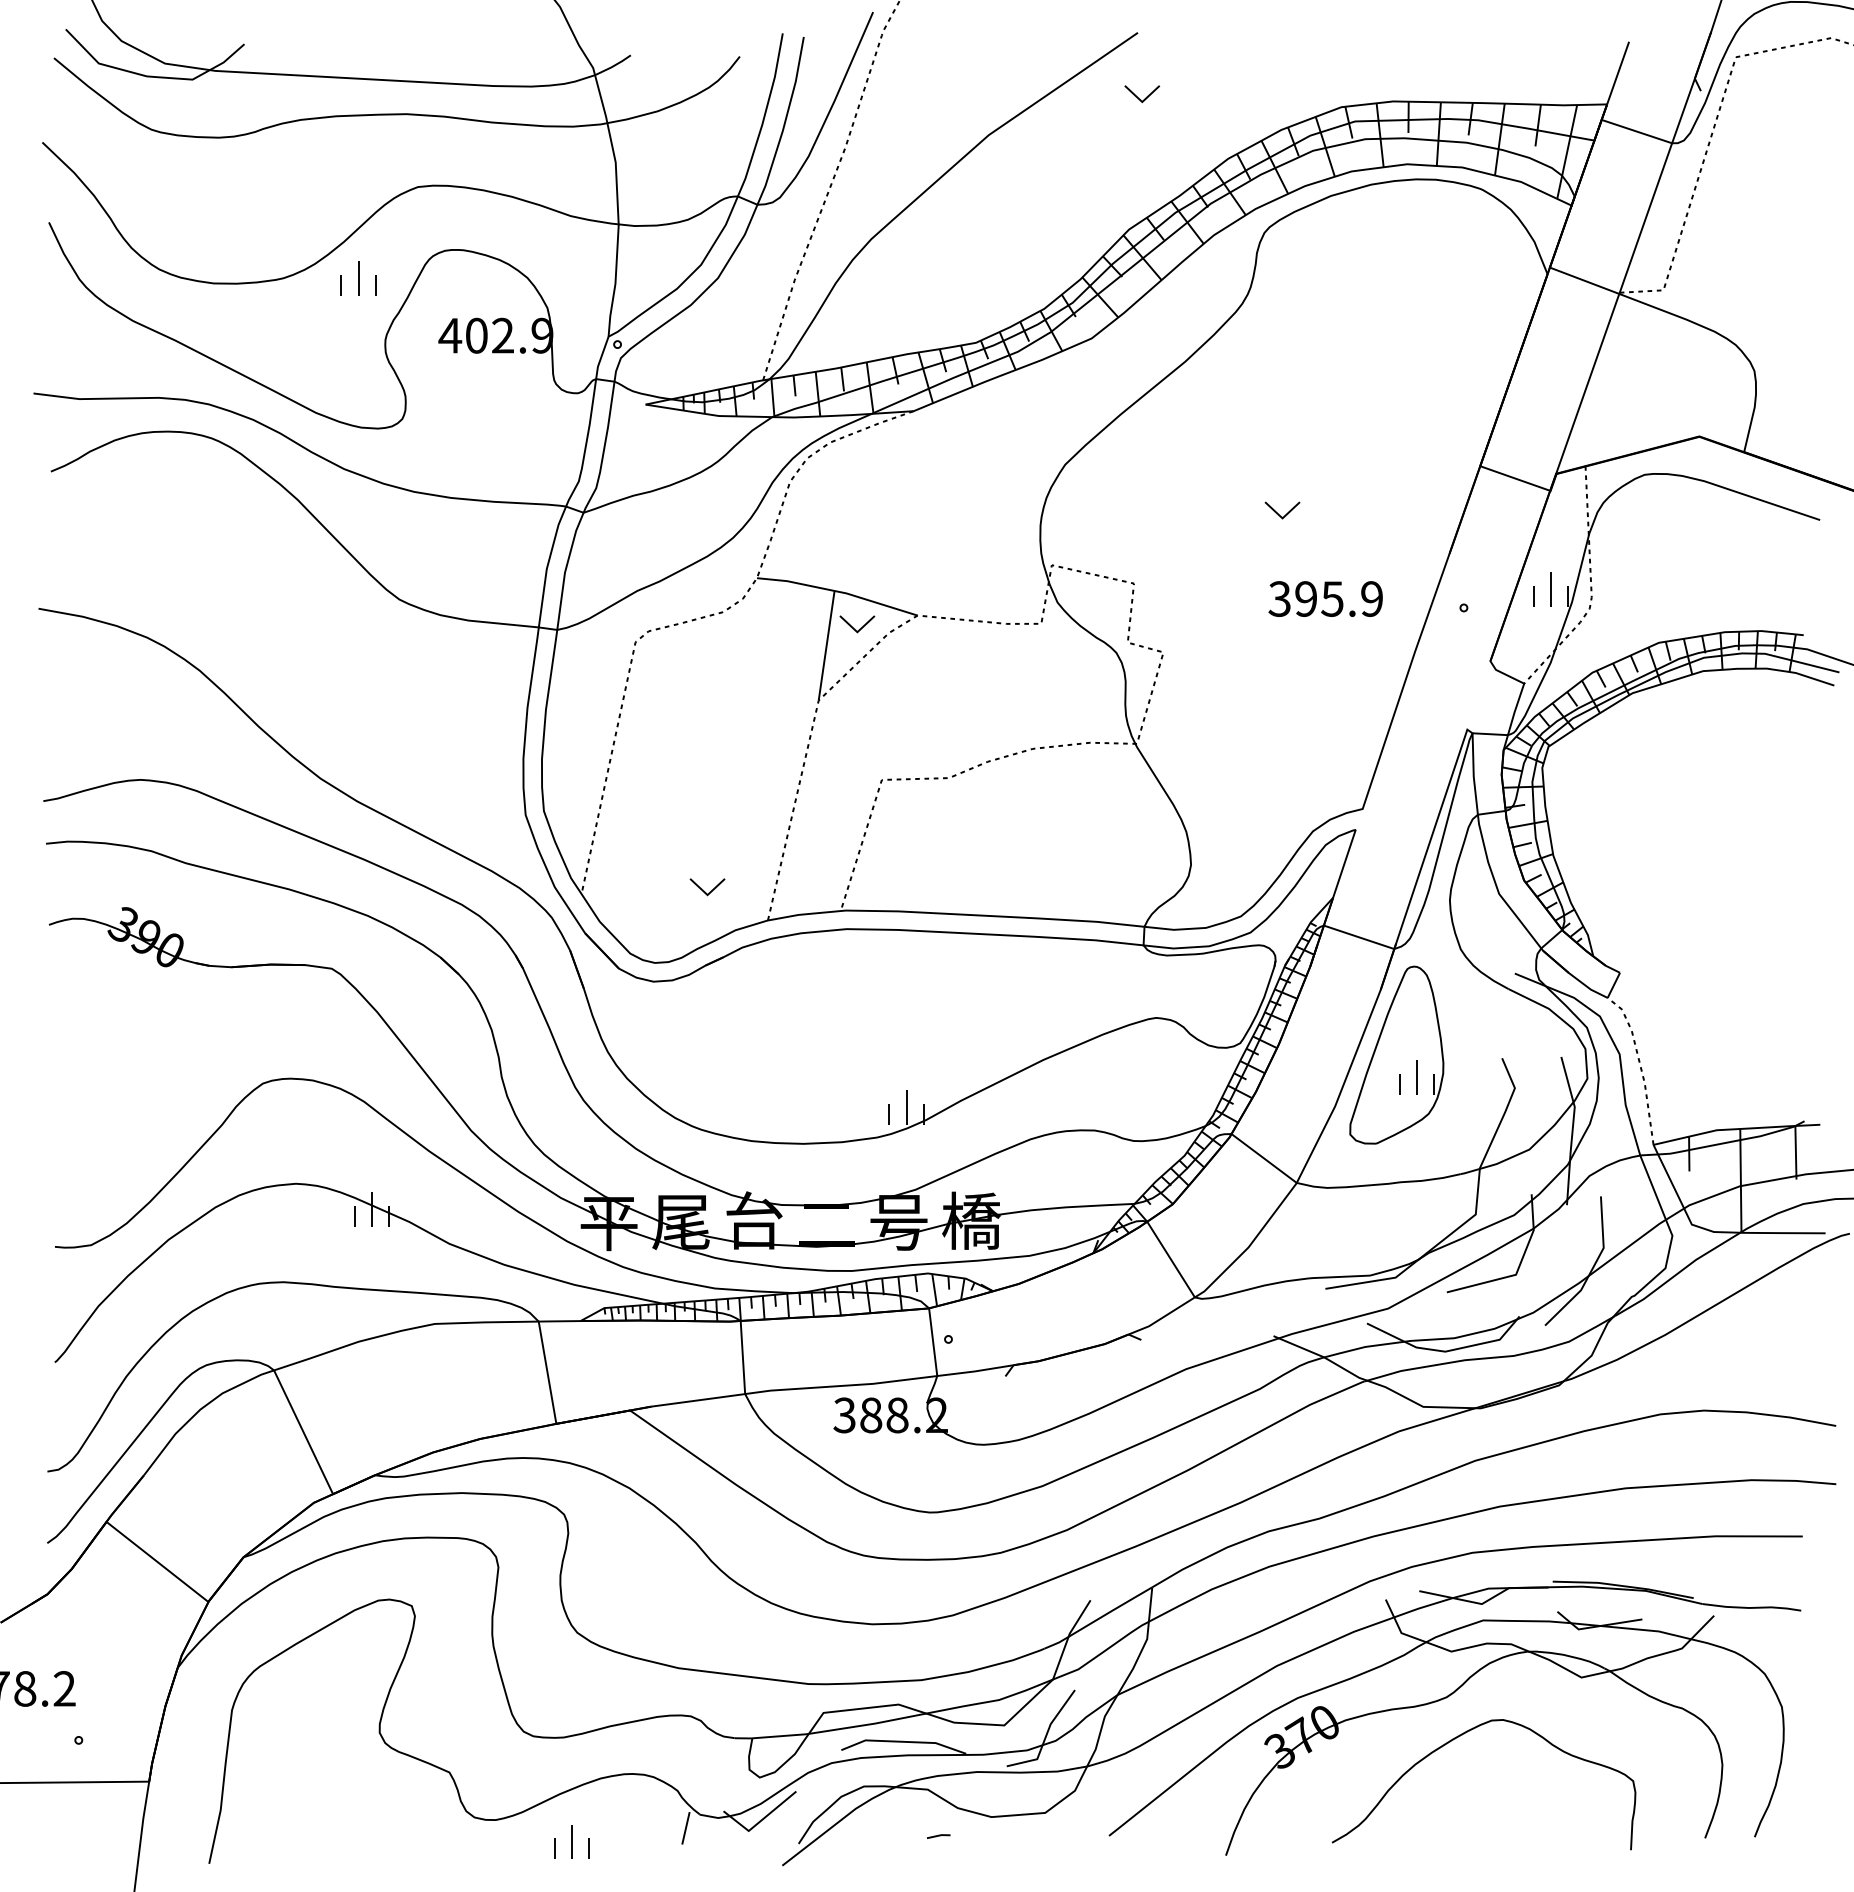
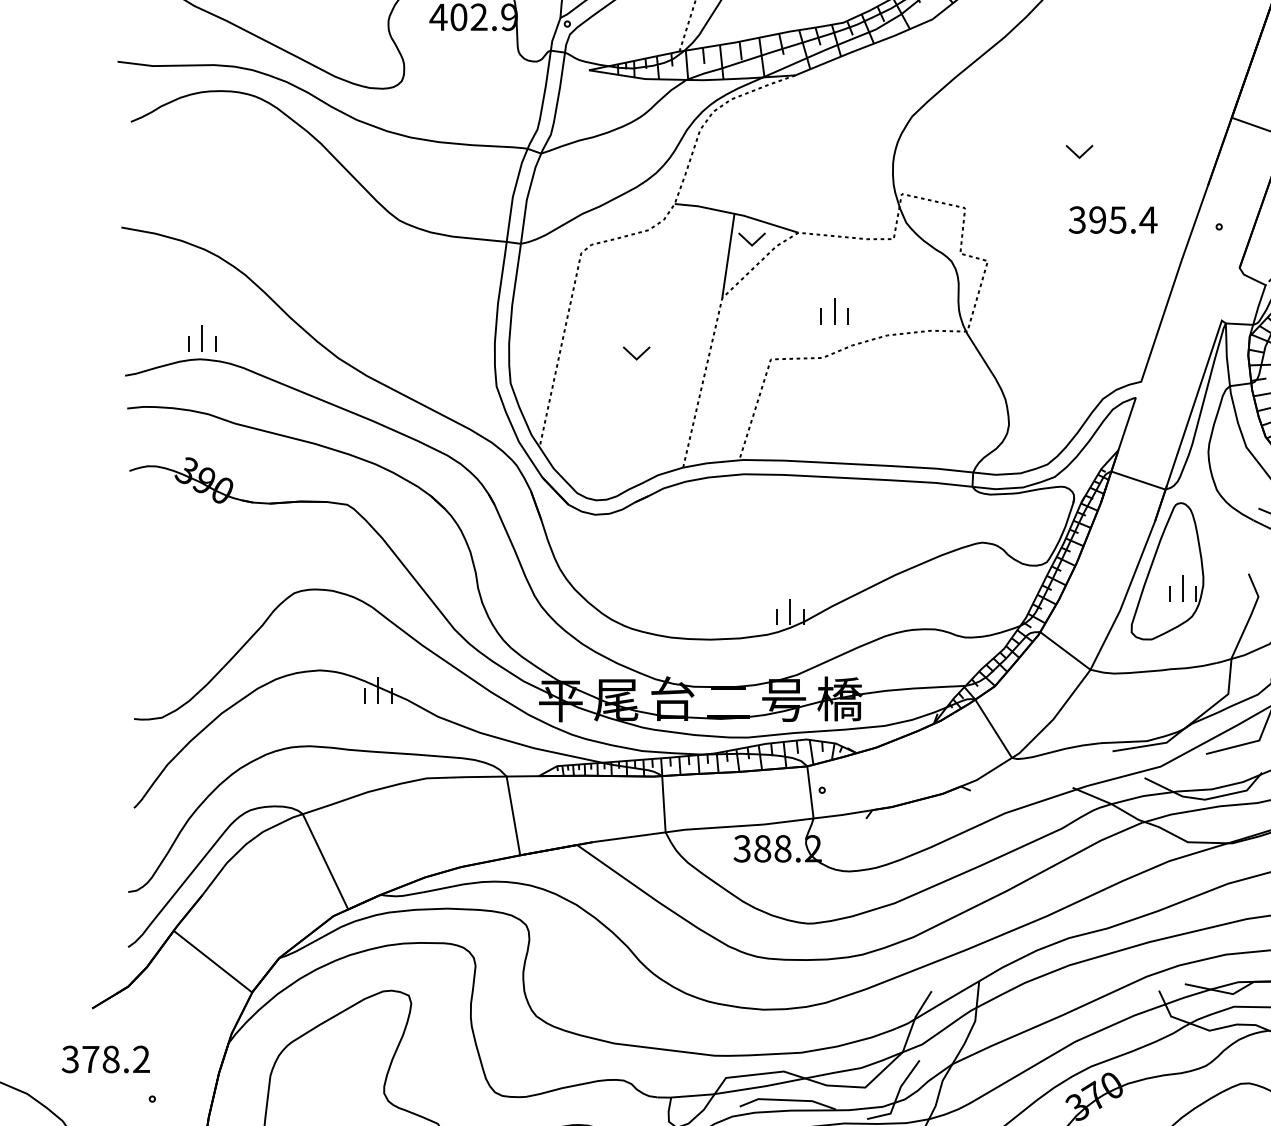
text: (1371, 598) -> (1148, 219), 395.9 -> 395.4
part: (964, 717) -> (834, 311), added
part: (143, 753) -> (202, 339), added
part: (707, 887) -> (636, 353), moved

